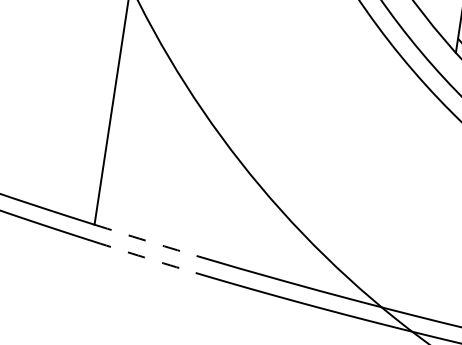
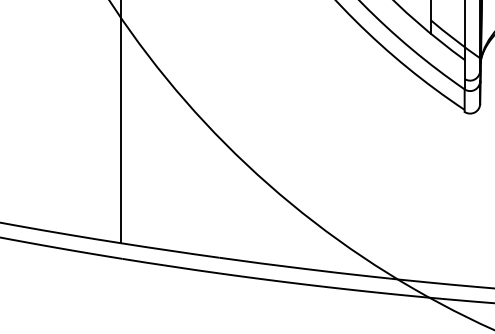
arc: (145, 240) -> (169, 250), dashed -> solid
arc: (144, 257) -> (171, 266), dashed -> solid

